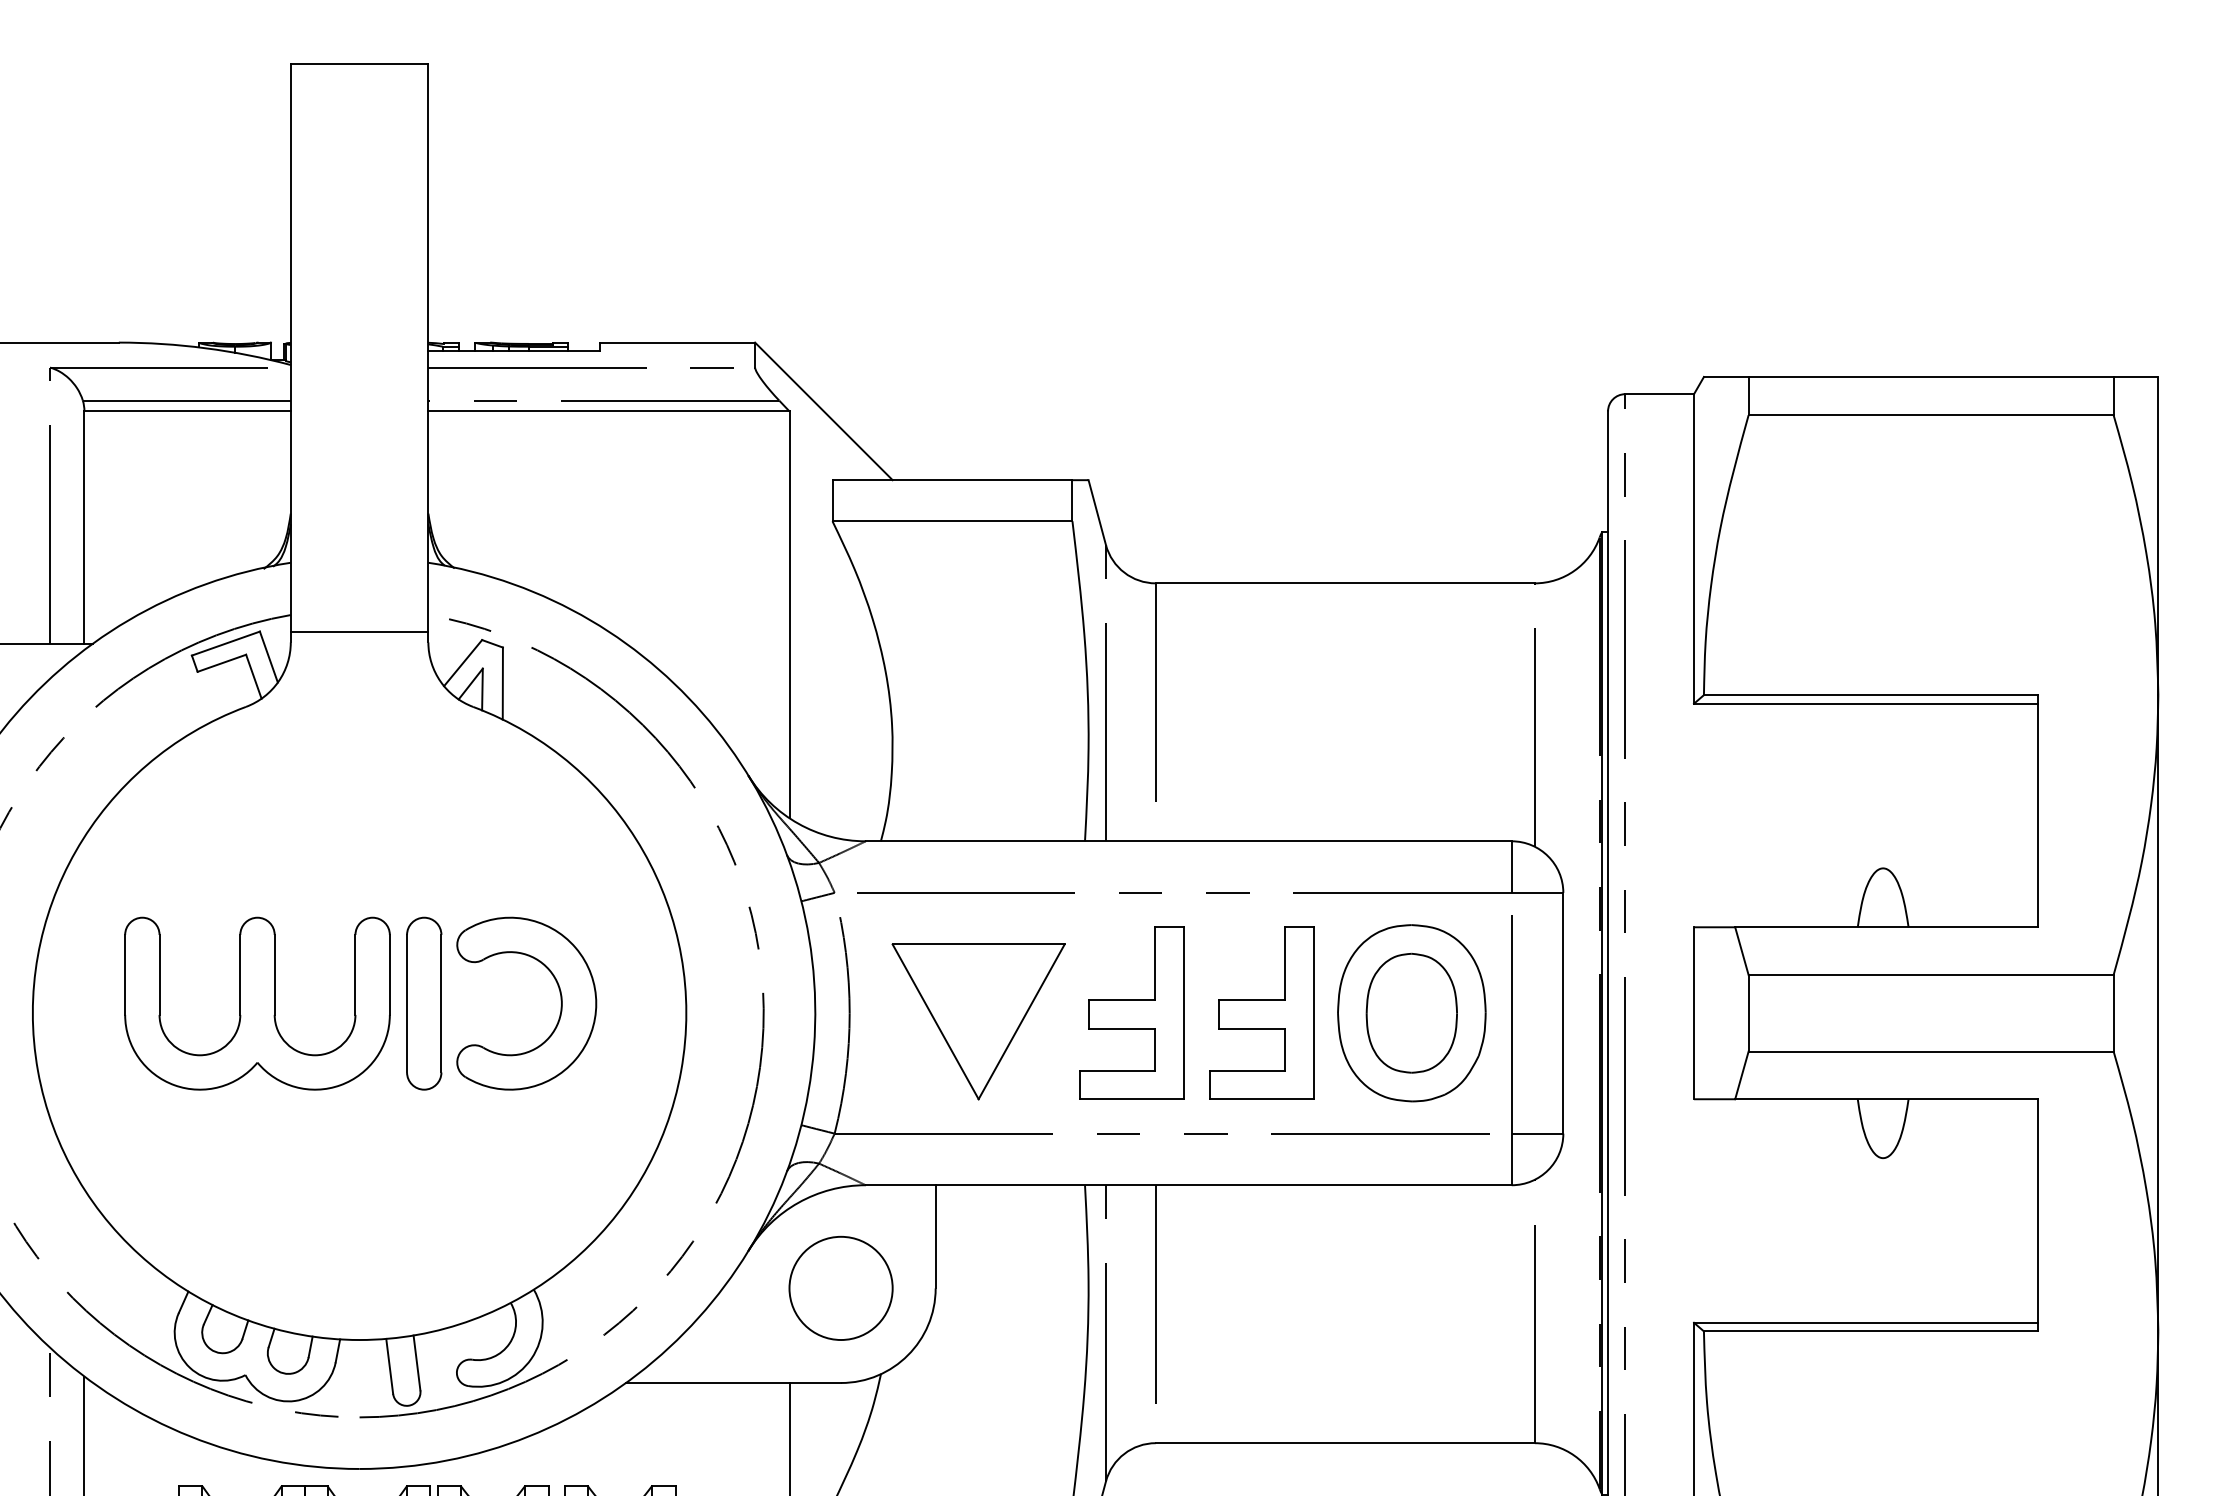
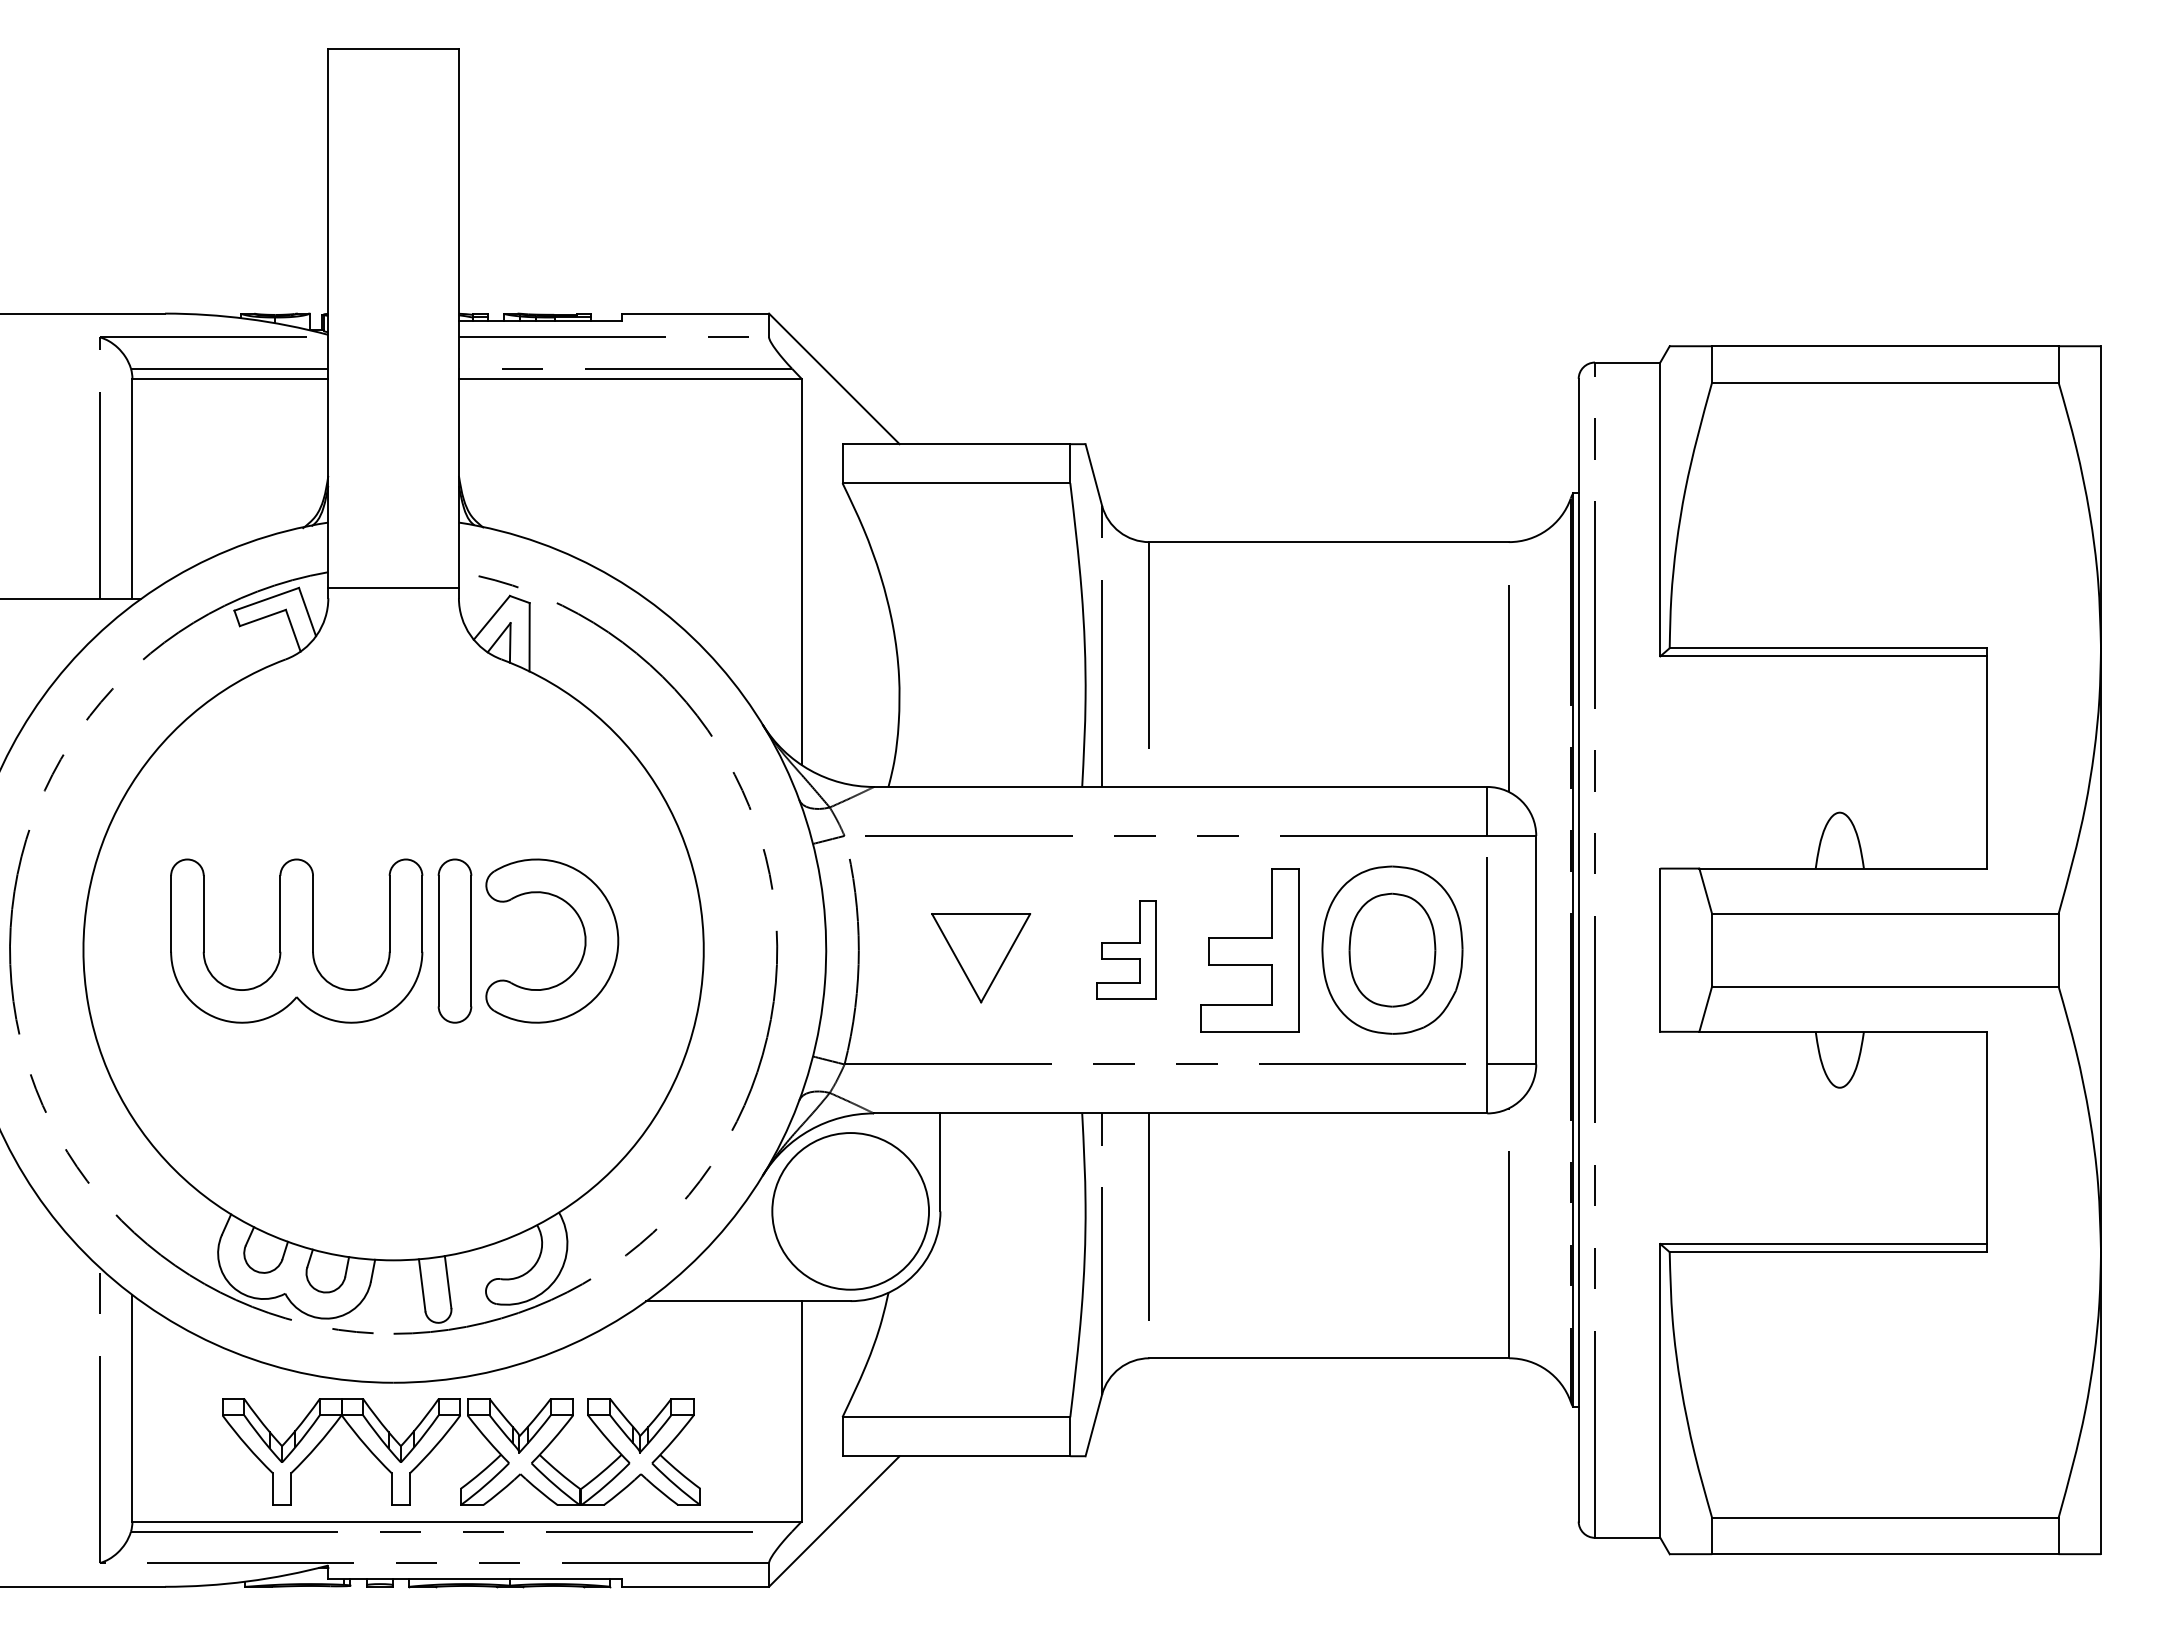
part: (1131, 1013) -> (1126, 950), size x0.6
part: (977, 1020) -> (980, 957), size x0.6
circle: (840, 1288) -> (850, 1211), size x1.6

